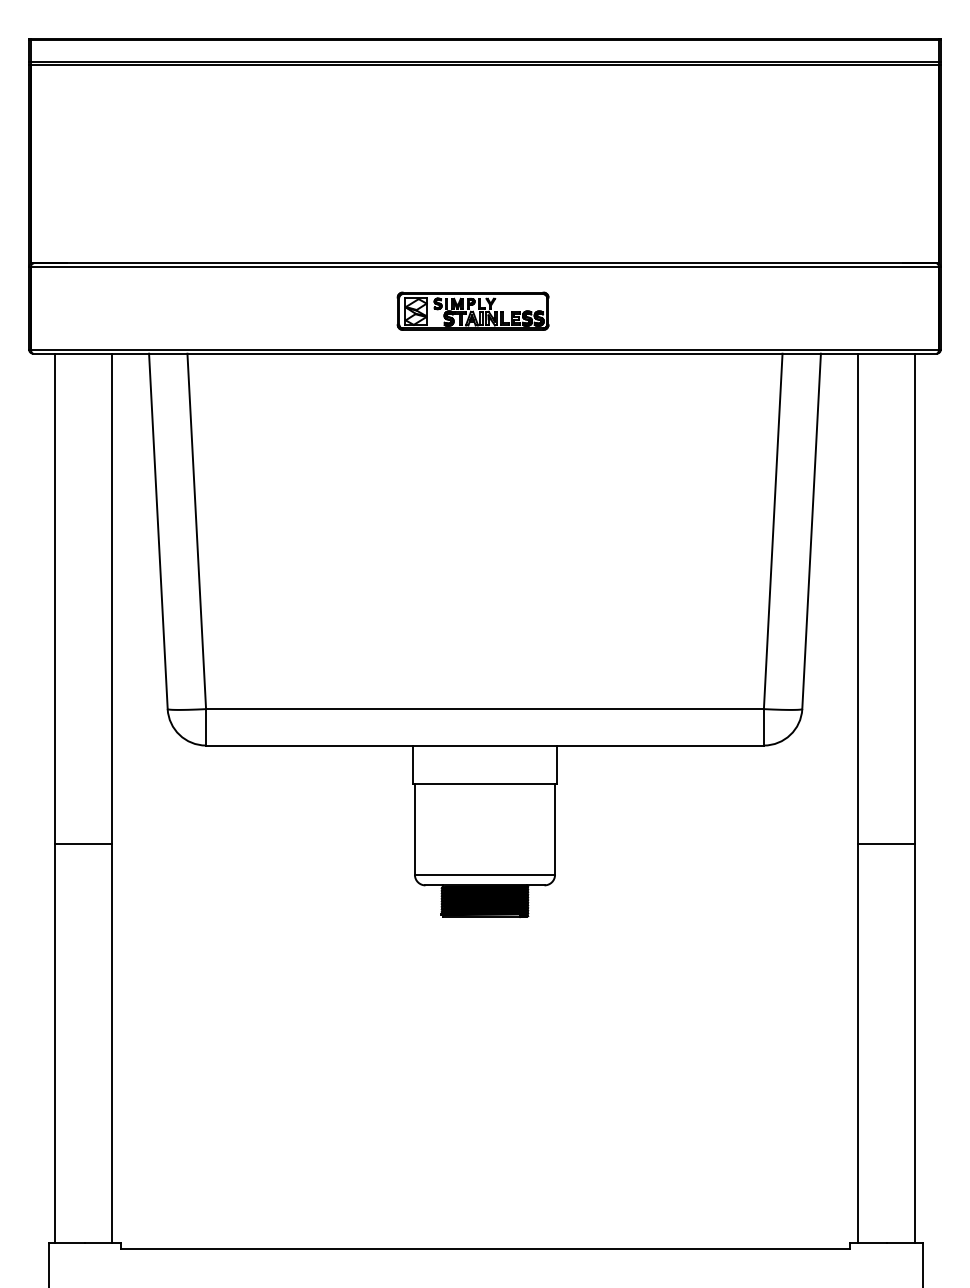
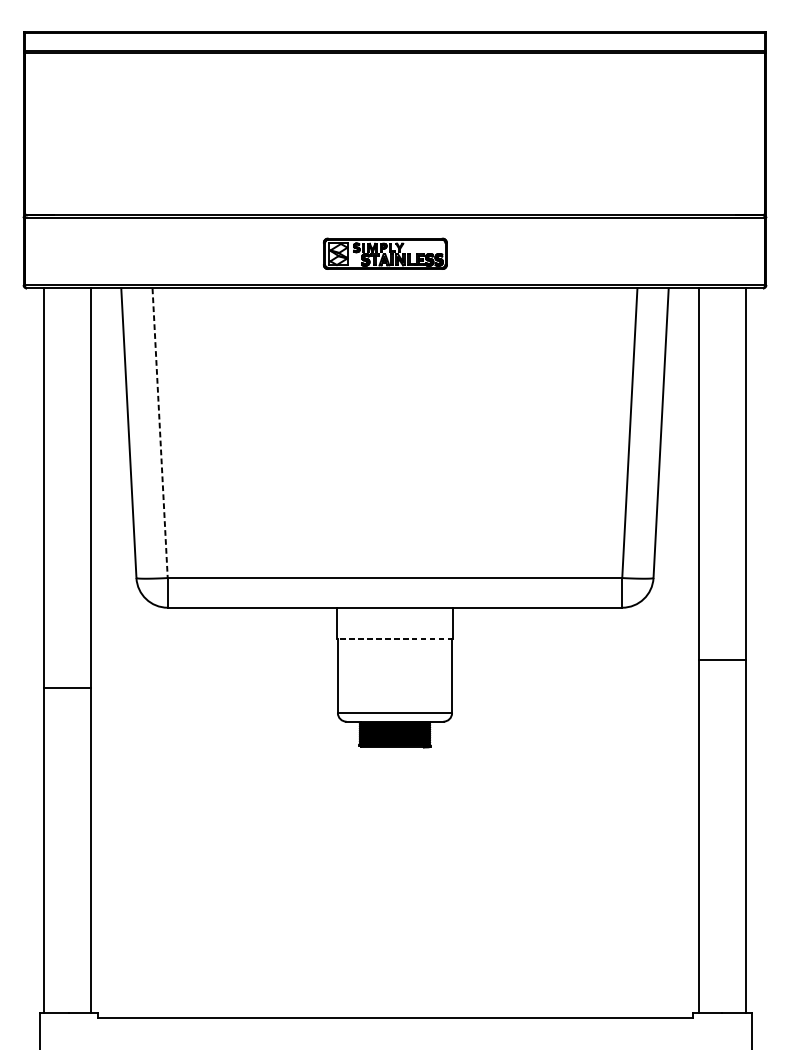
line: (196, 531) -> (159, 433), solid -> dashed
line: (484, 784) -> (394, 639), solid -> dashed
line: (886, 843) -> (722, 659), moved

